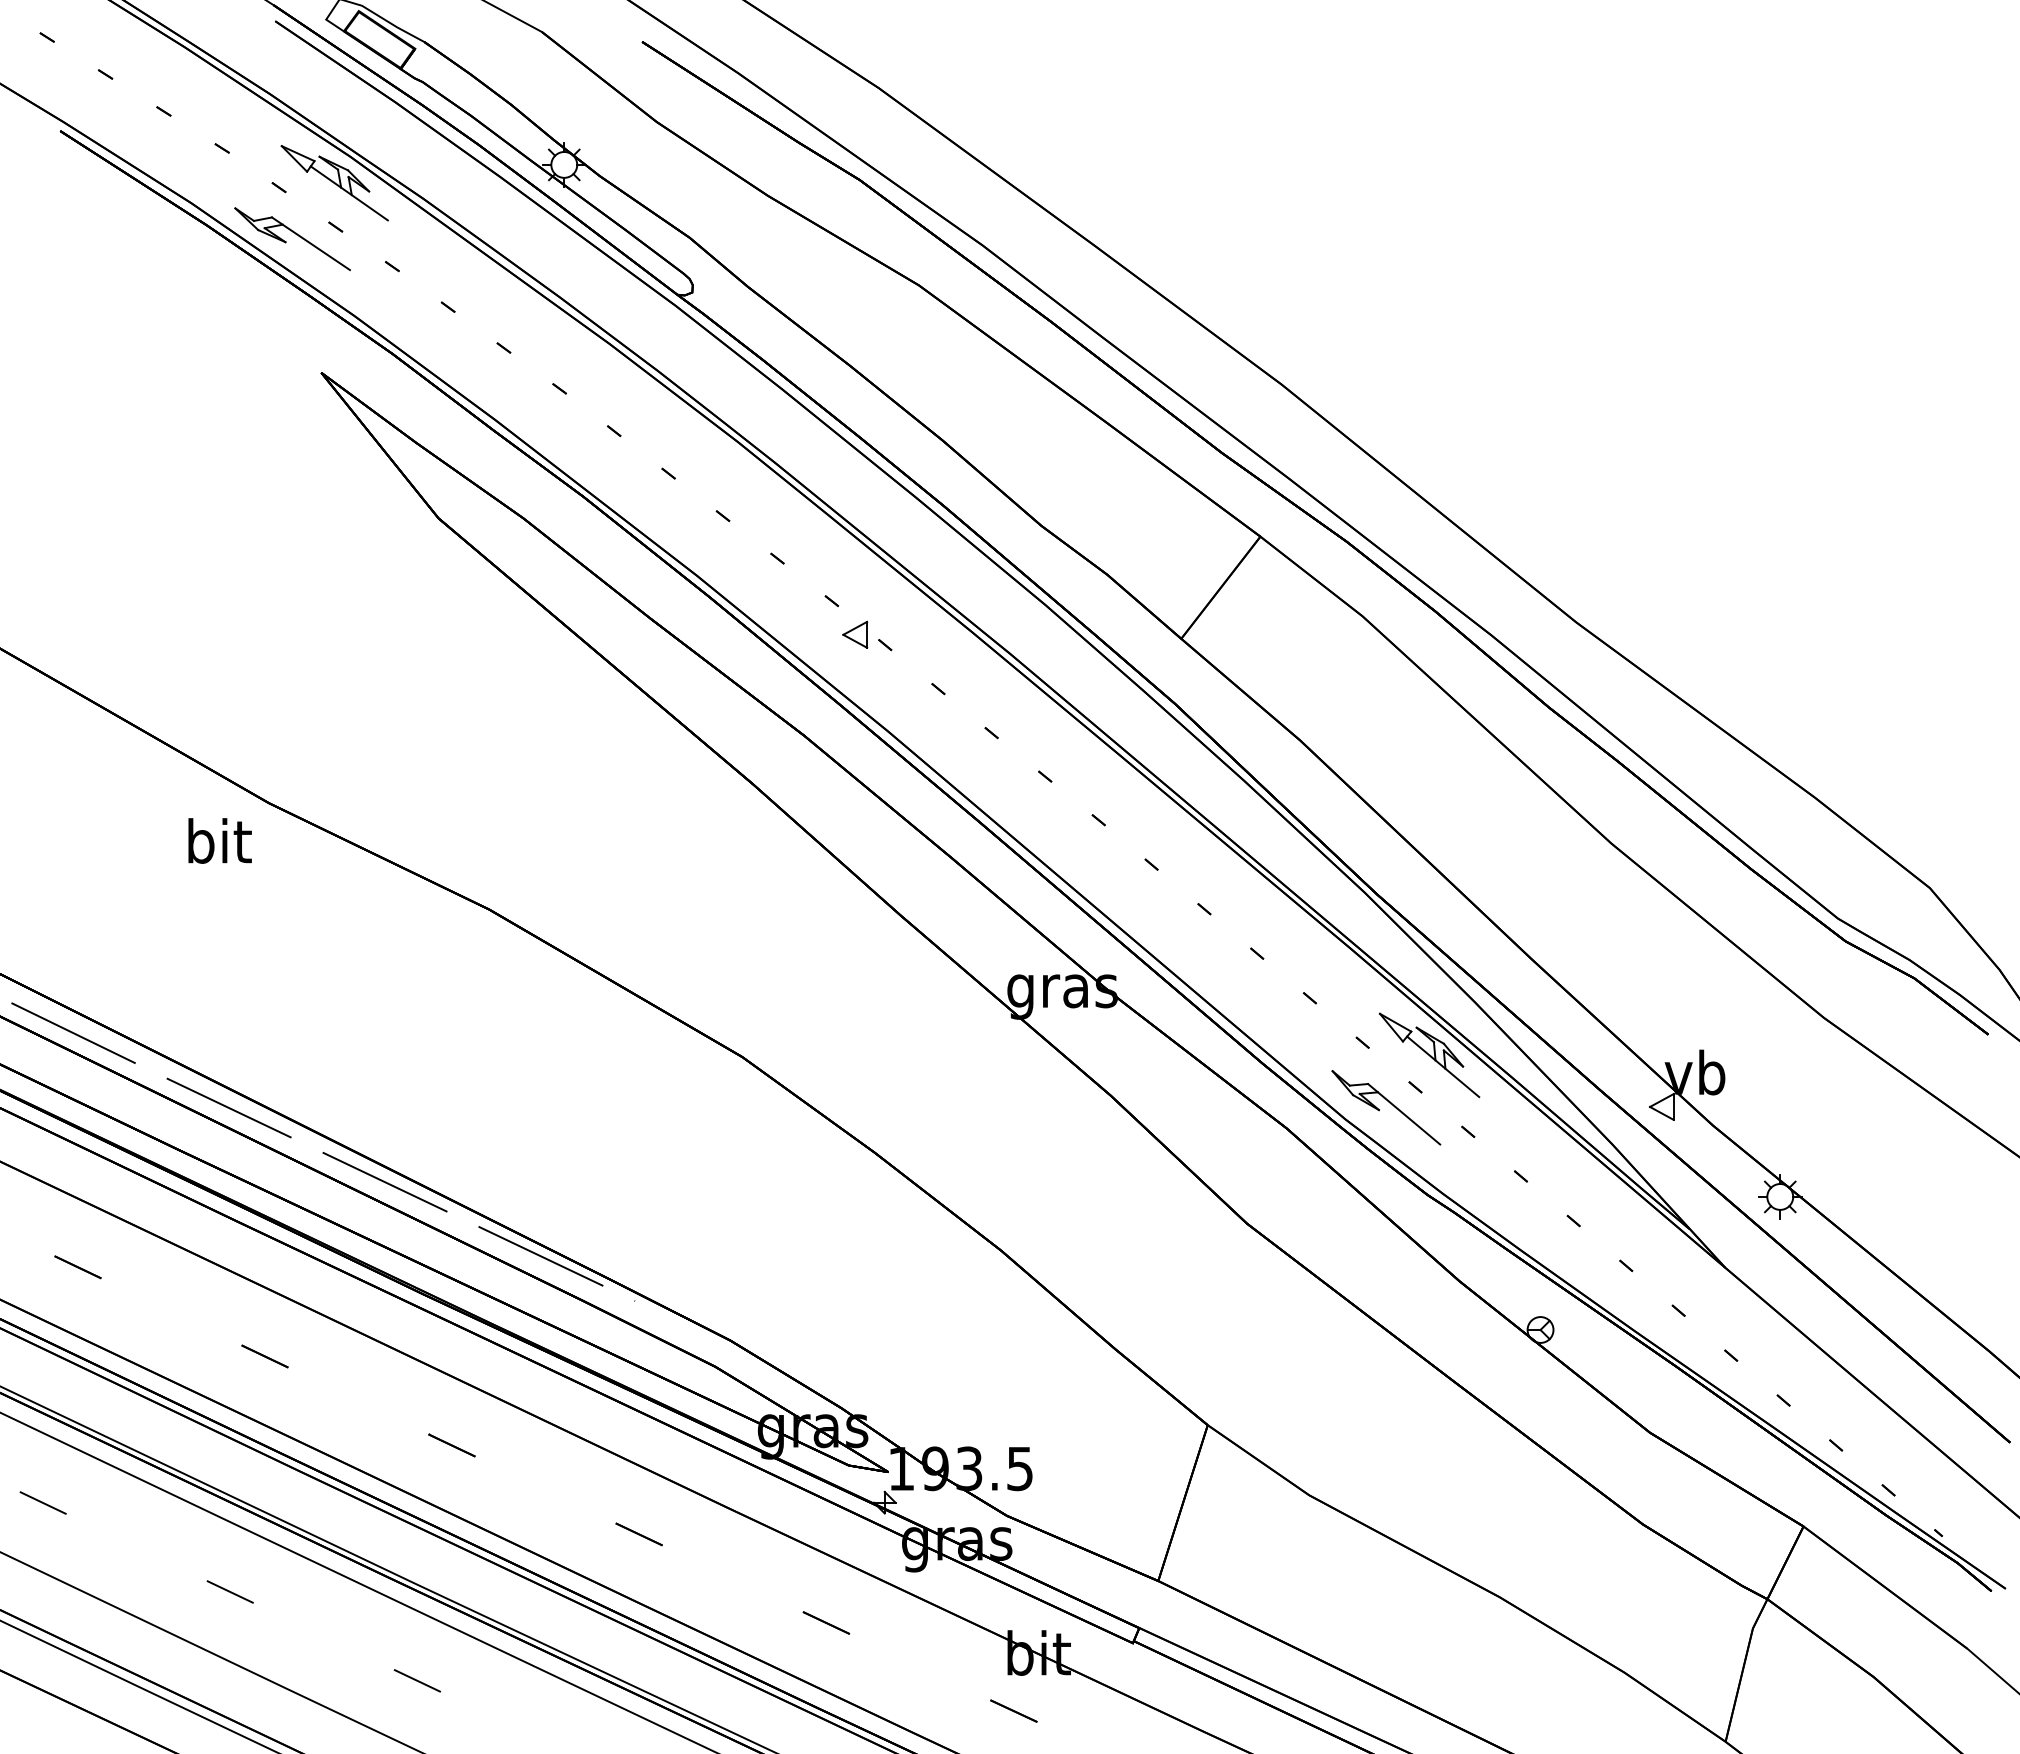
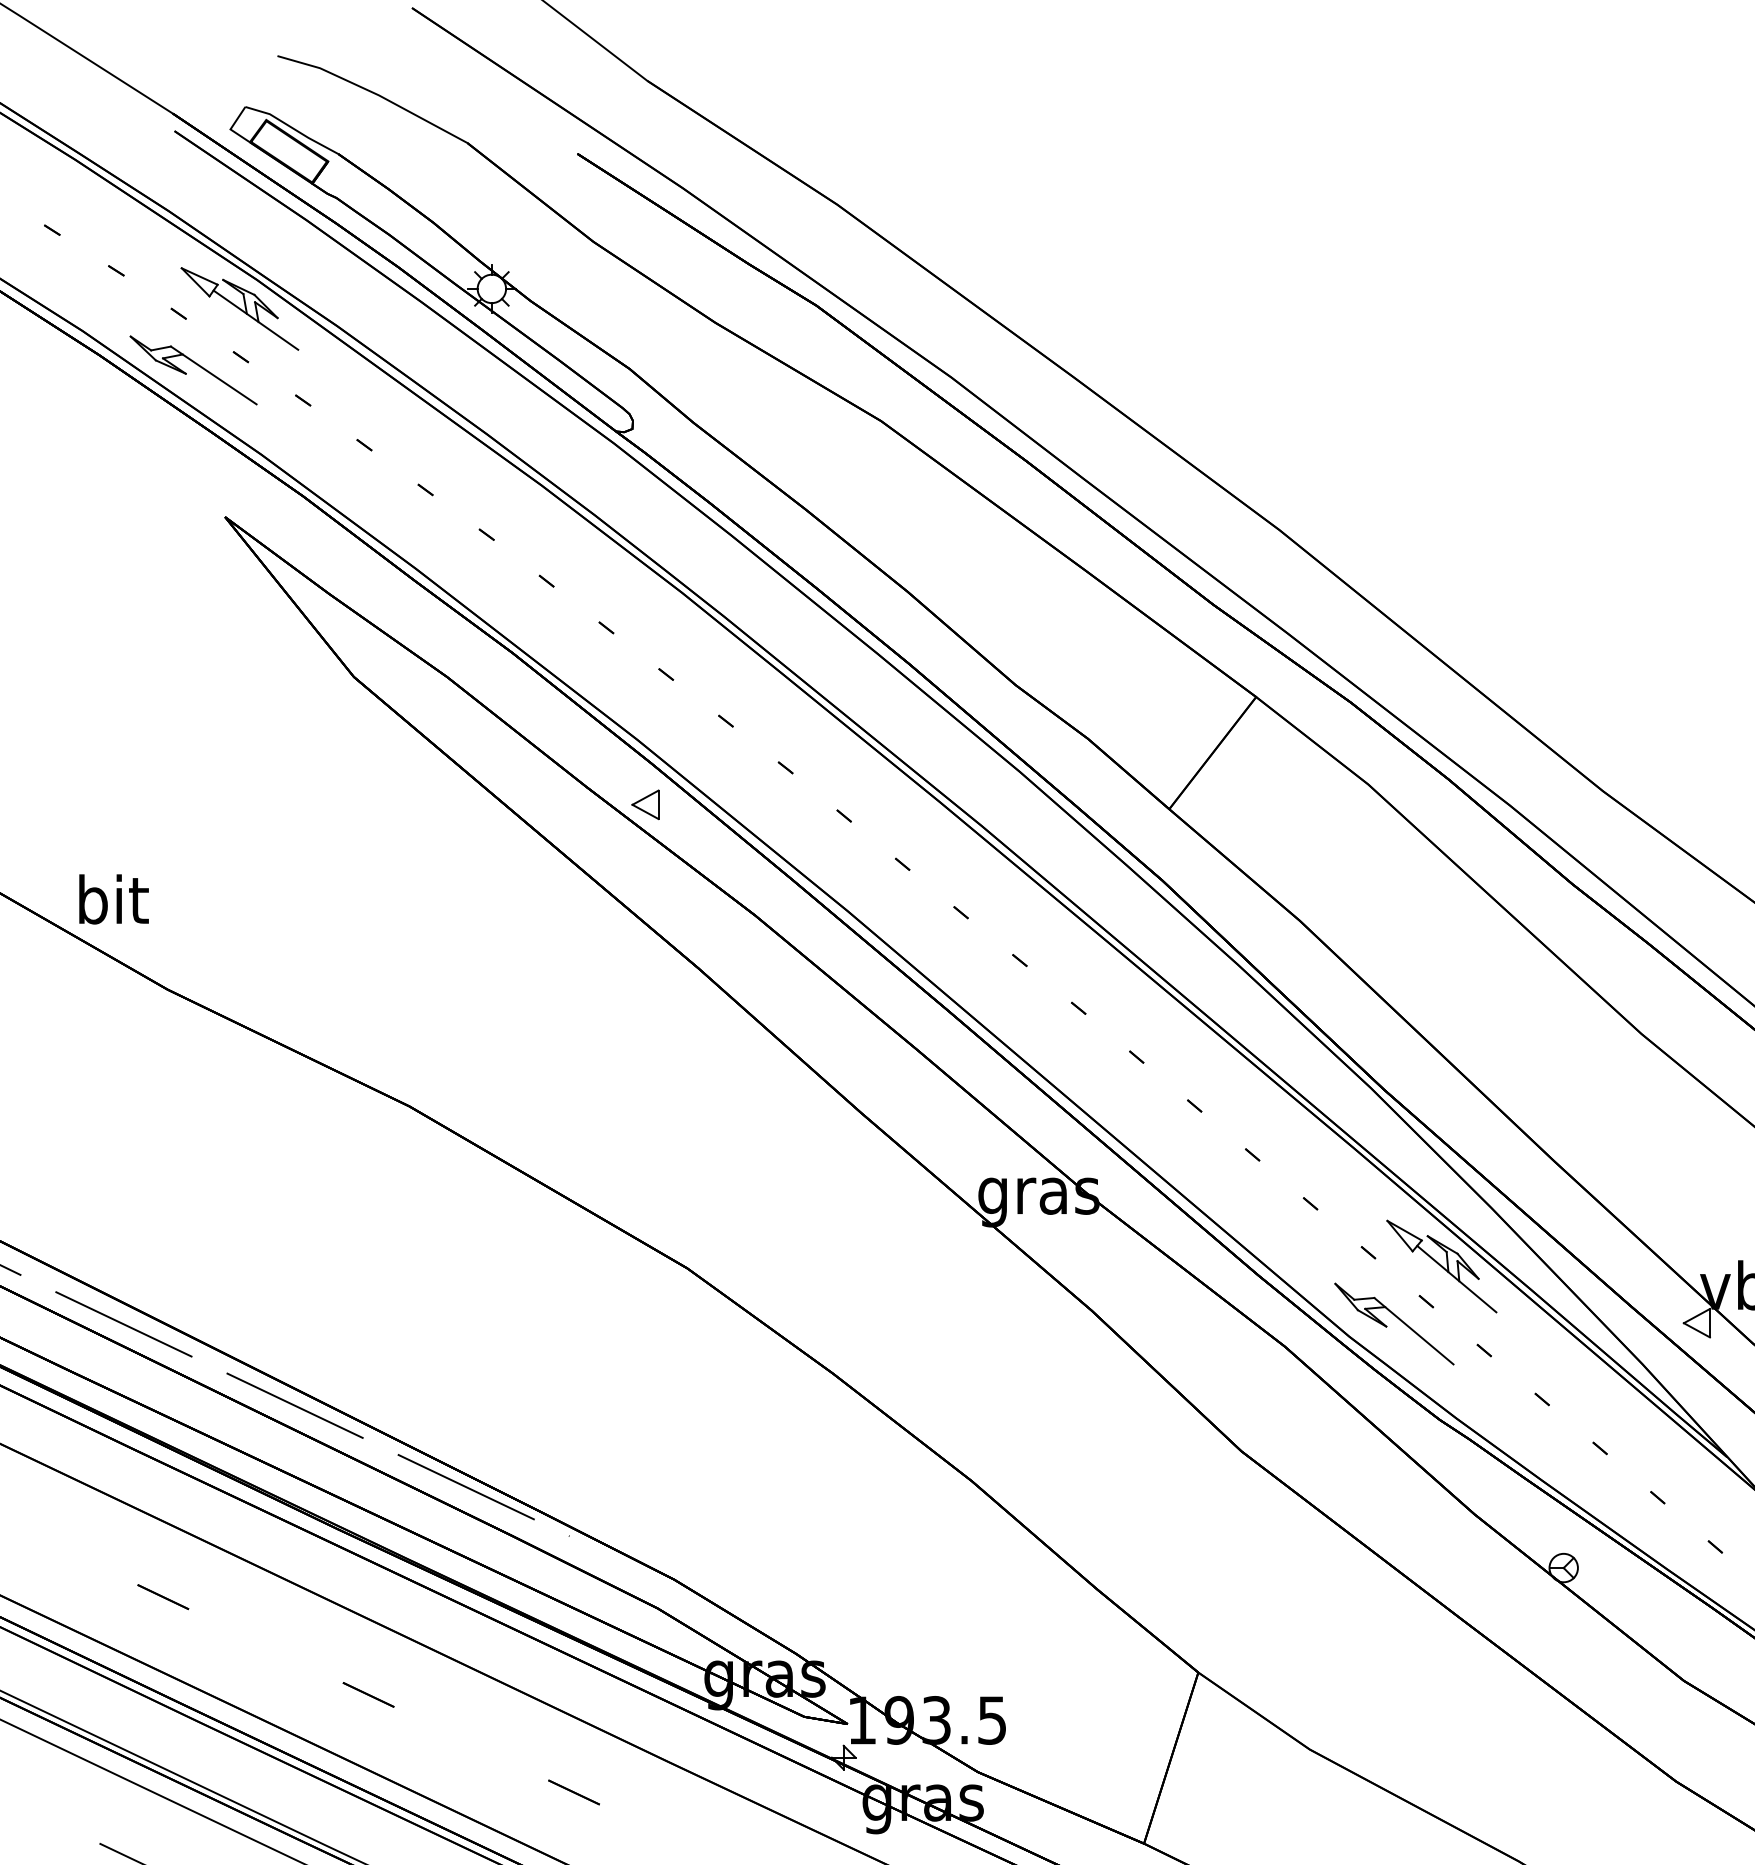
part: (855, 634) -> (645, 804), moved
text: (219, 840) -> (113, 898), moved

